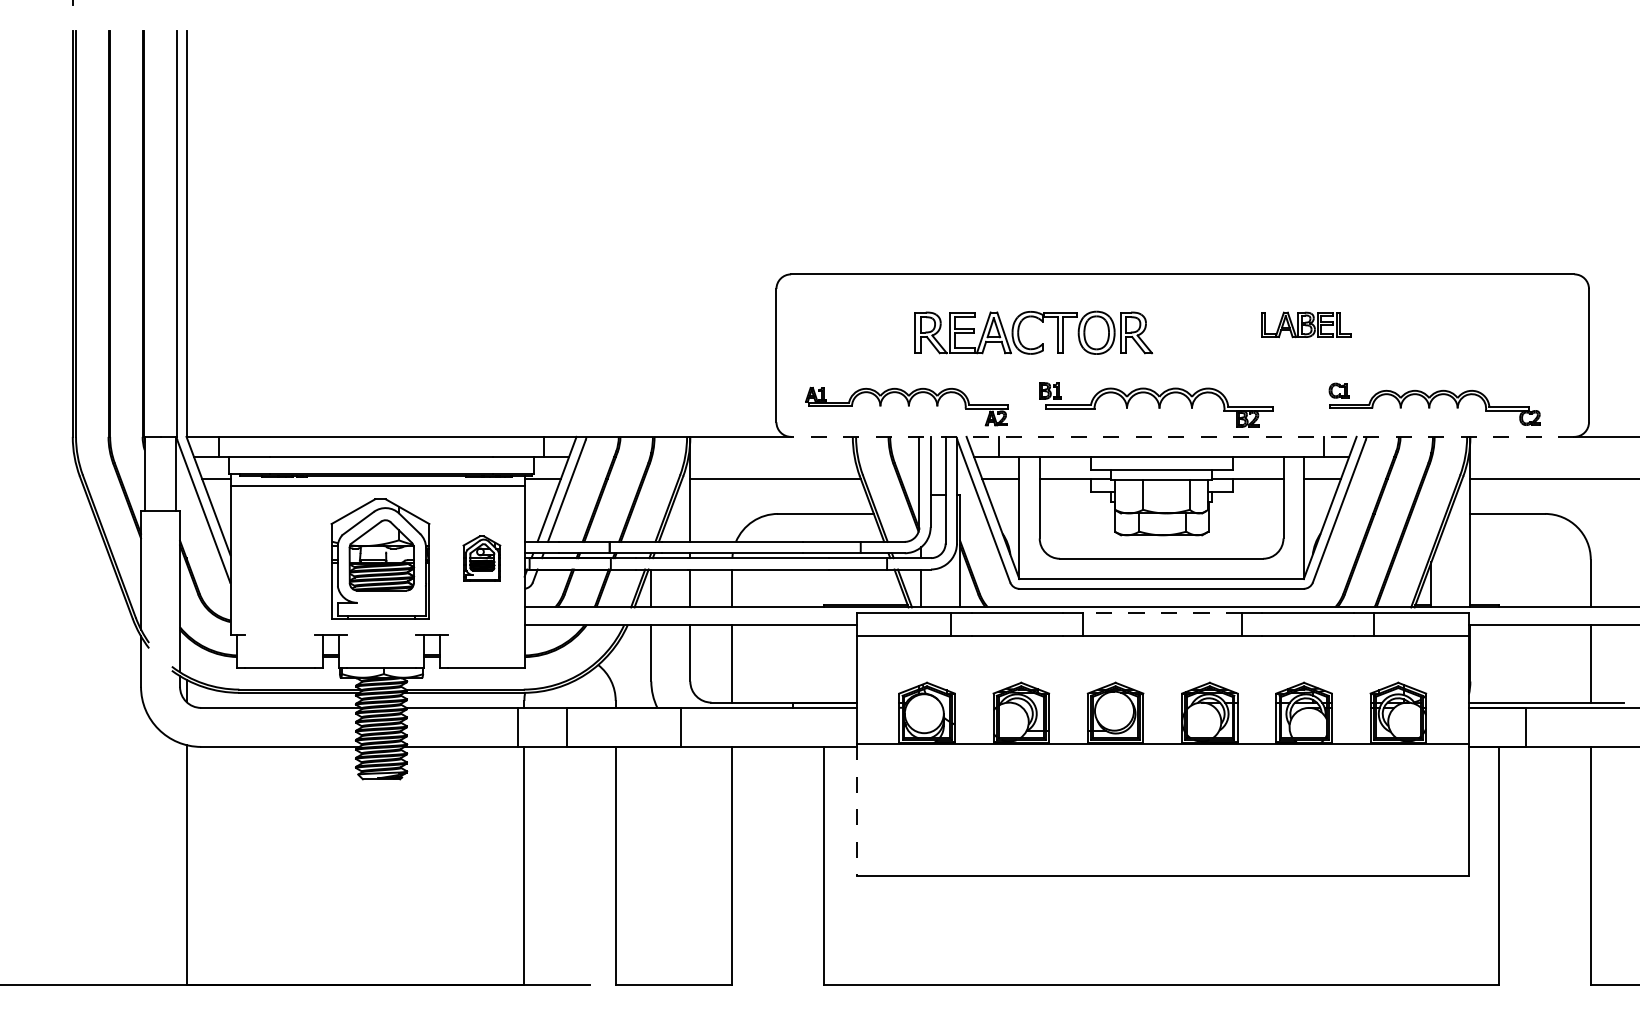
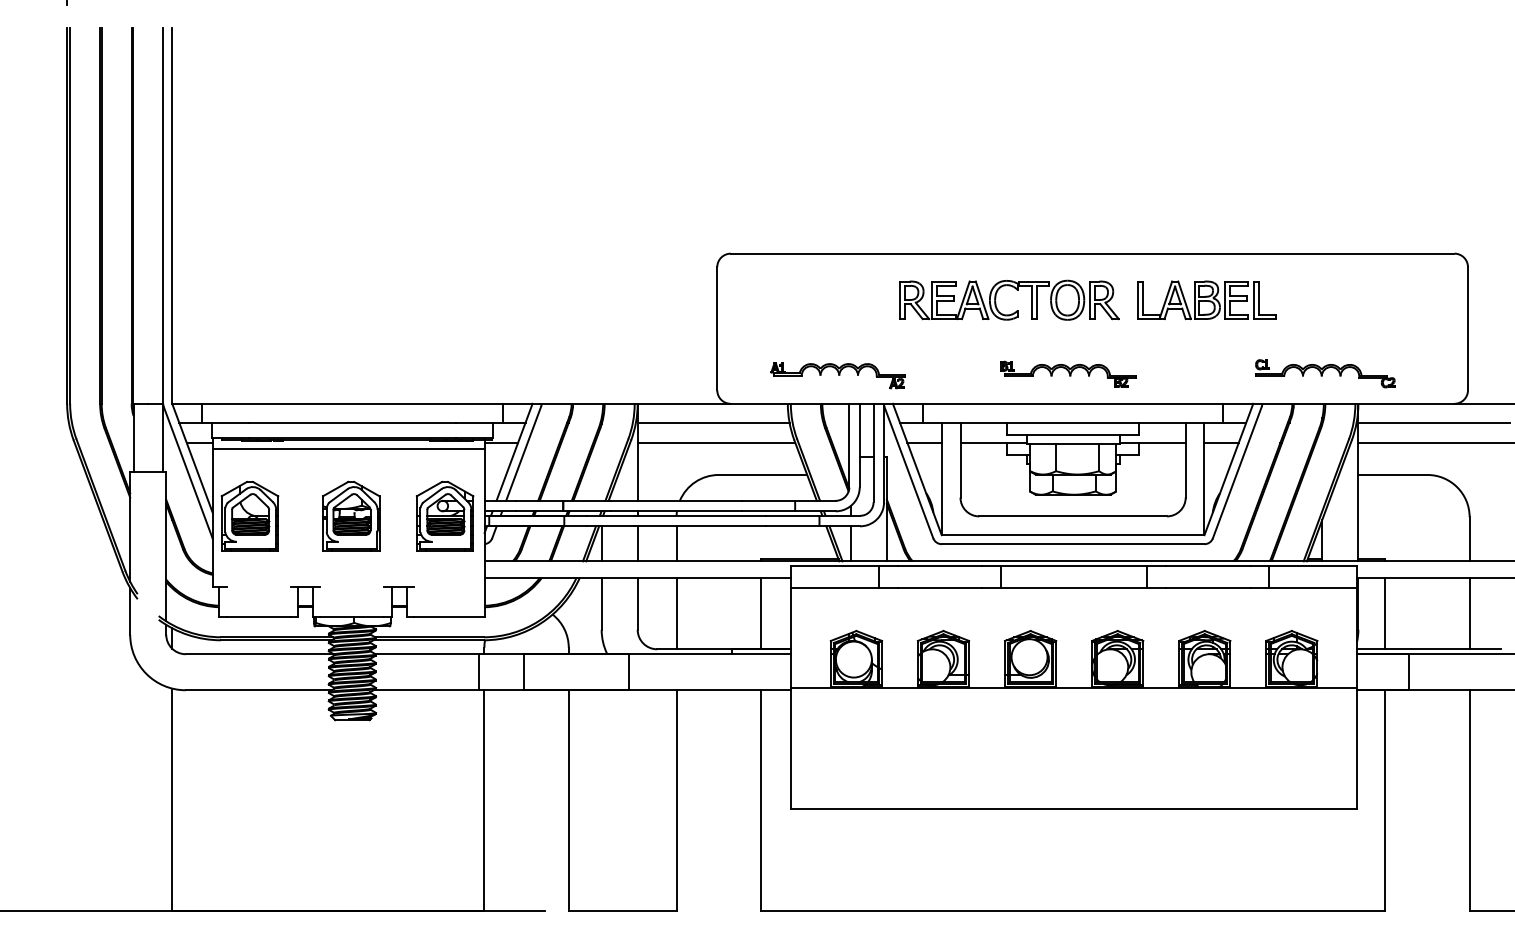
part: (1039, 320) -> (1014, 288), moved
part: (1306, 324) -> (1206, 299), size x1.67
part: (1156, 404) -> (1068, 373), size x0.62
part: (1434, 404) -> (1325, 373), size x0.71
part: (907, 406) -> (838, 375), size x0.71
line: (1182, 436) -> (1092, 403), dashed -> solid
line: (772, 457) -> (713, 422), added
line: (1552, 457) -> (1434, 422), added
part: (270, 558) -> (249, 516), added
part: (379, 558) -> (350, 516), size x0.62
part: (481, 558) -> (444, 516), size x1.67
line: (1162, 612) -> (1073, 566), dashed -> solid
line: (823, 663) -> (760, 613), added
line: (1499, 663) -> (1385, 613), added
line: (856, 809) -> (791, 748), dashed -> solid

